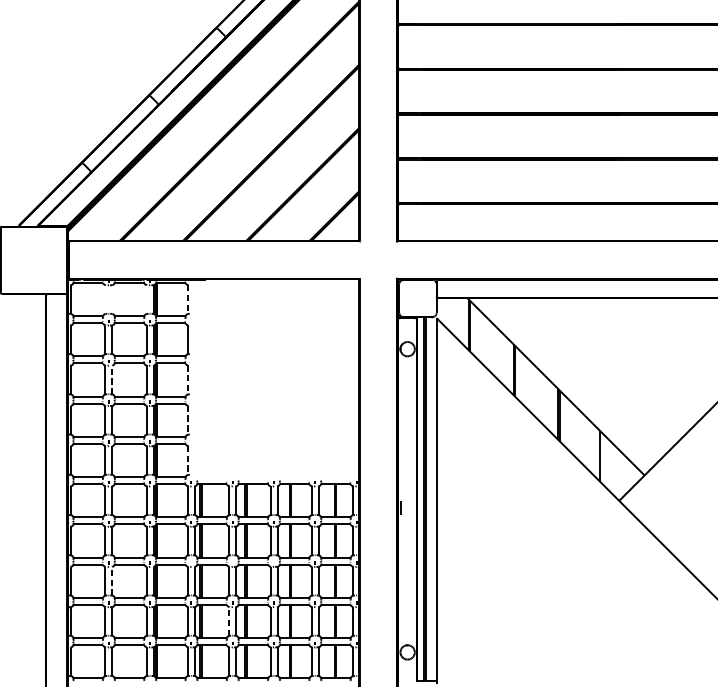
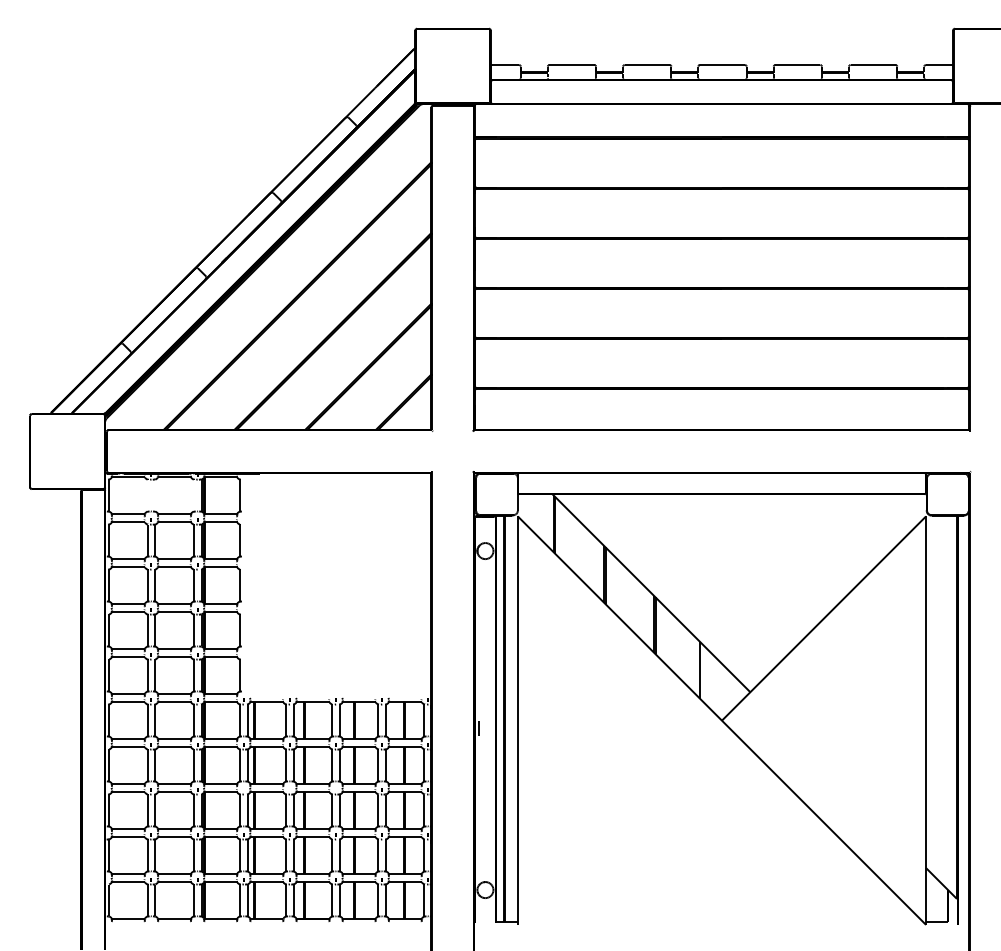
line: (187, 300) -> (239, 496), dashed -> solid
line: (112, 379) -> (155, 584), dashed -> solid
line: (187, 379) -> (239, 585), dashed -> solid
line: (187, 420) -> (239, 630), dashed -> solid
line: (187, 460) -> (239, 675), dashed -> solid
line: (112, 580) -> (155, 809), dashed -> solid
line: (228, 620) -> (285, 854), dashed -> solid

